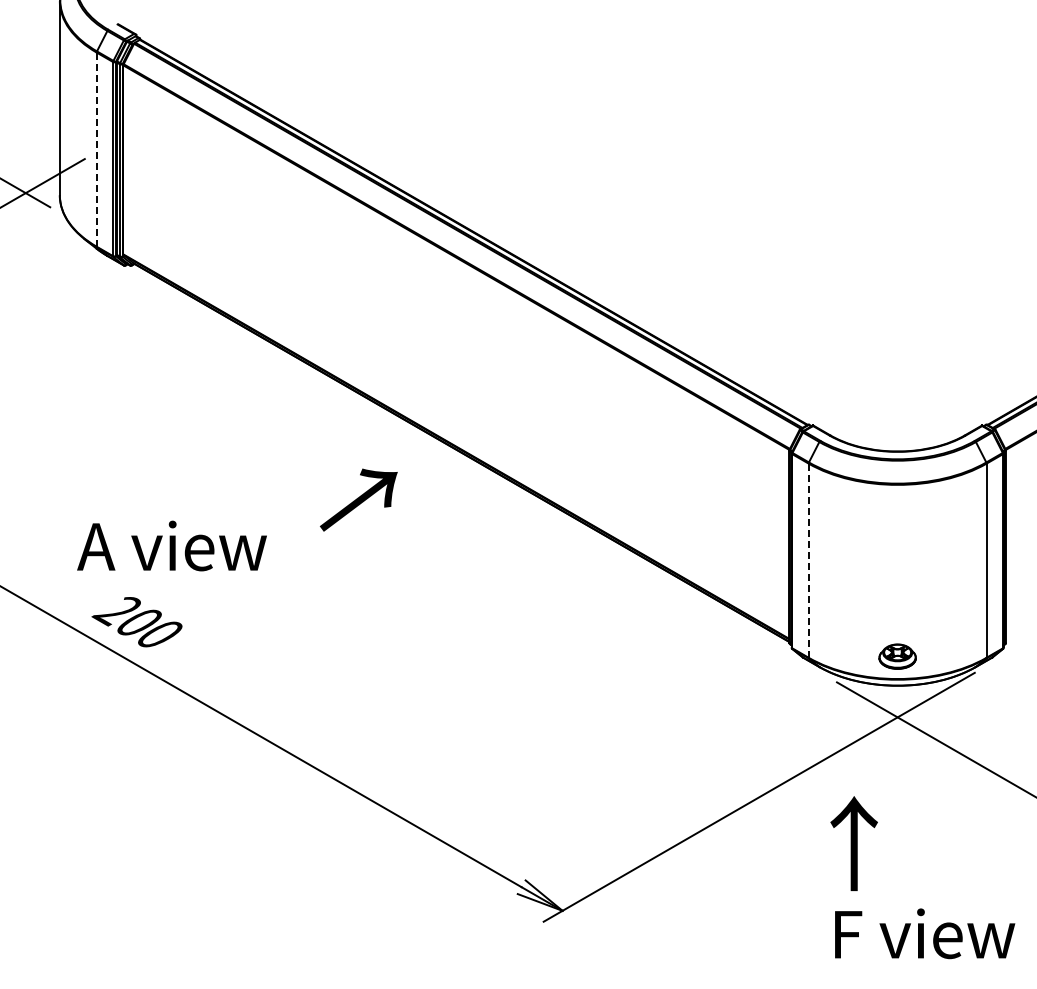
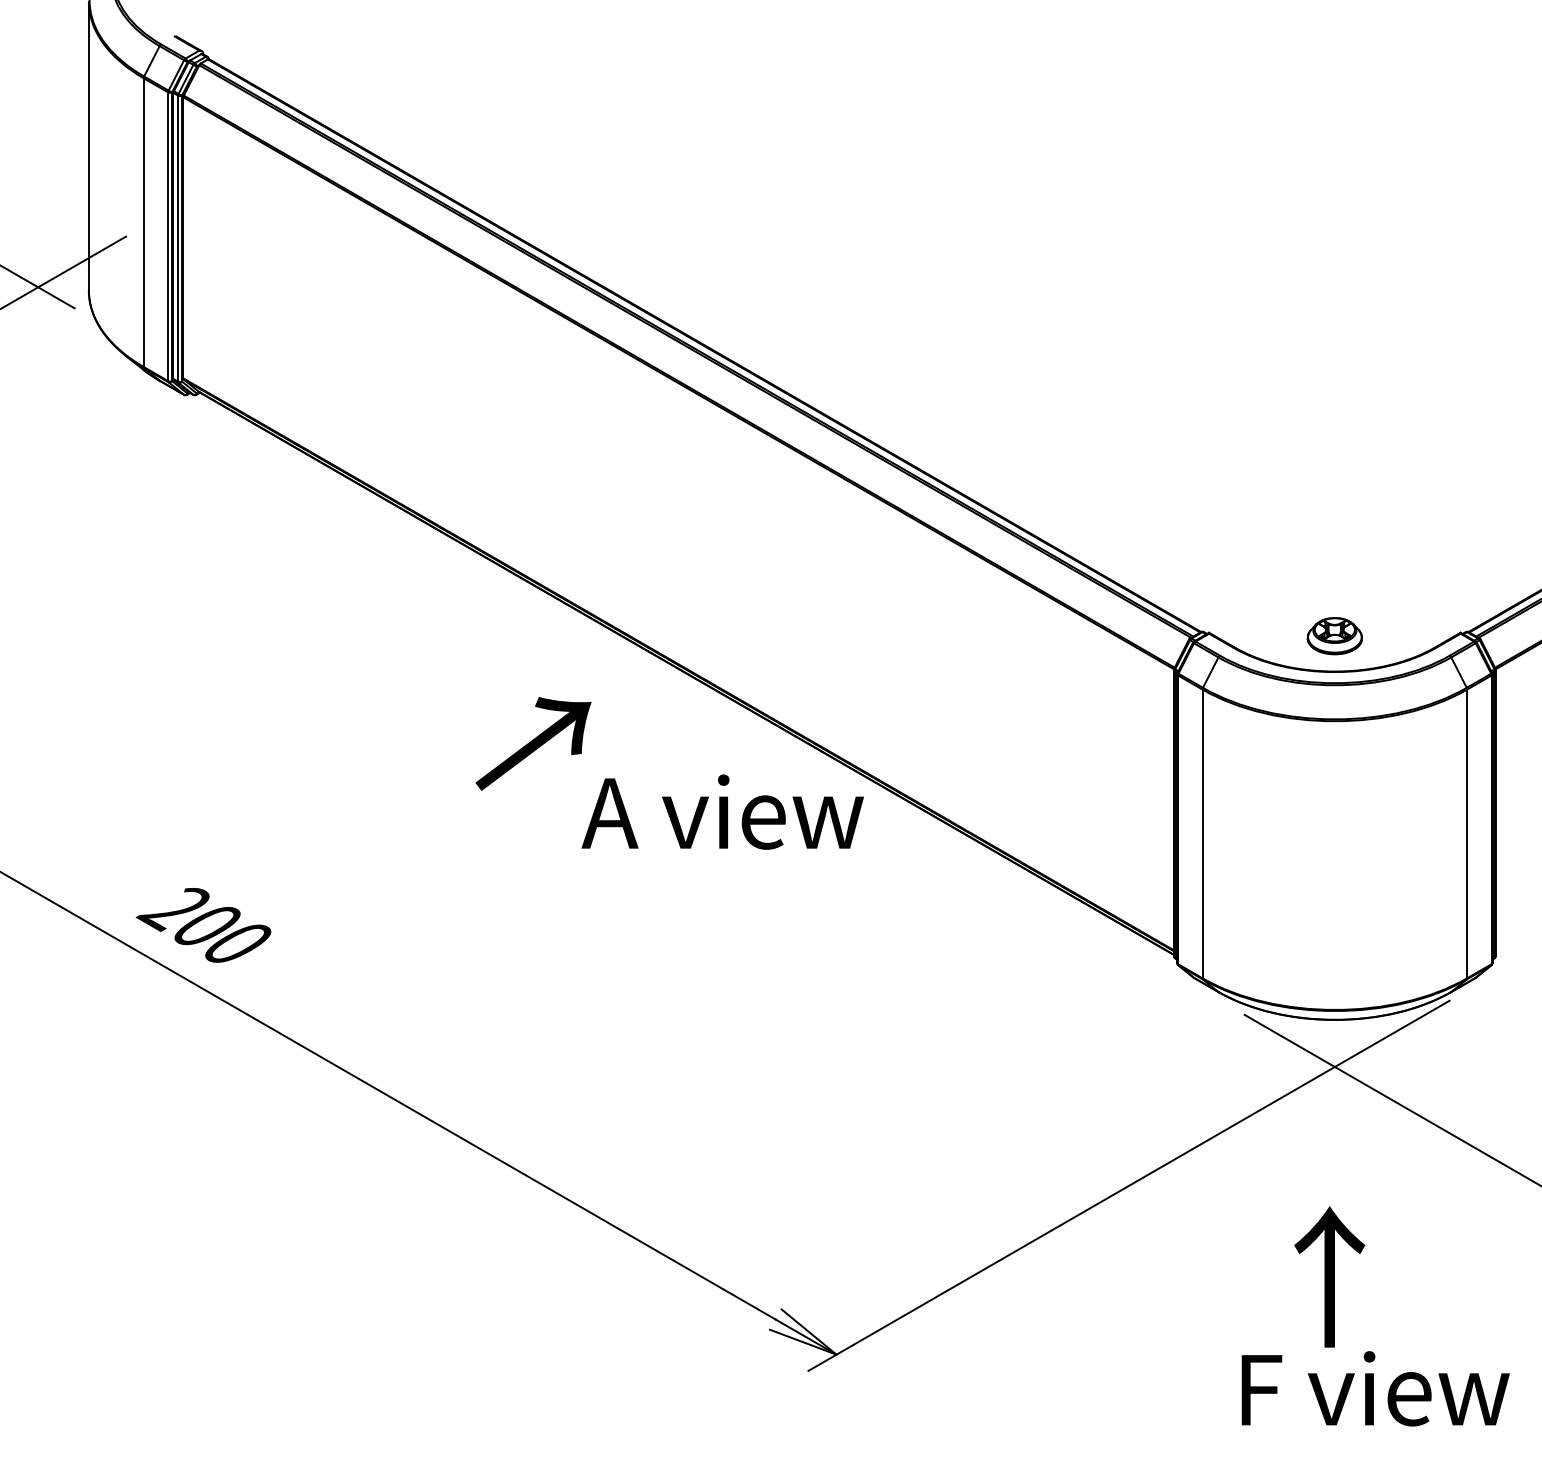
line: (96, 149) -> (143, 222), dashed -> solid
text: (171, 545) -> (721, 811), moved
line: (808, 561) -> (1202, 835), dashed -> solid
part: (897, 656) -> (1334, 635), moved
text: (853, 843) -> (1328, 1276), moved

